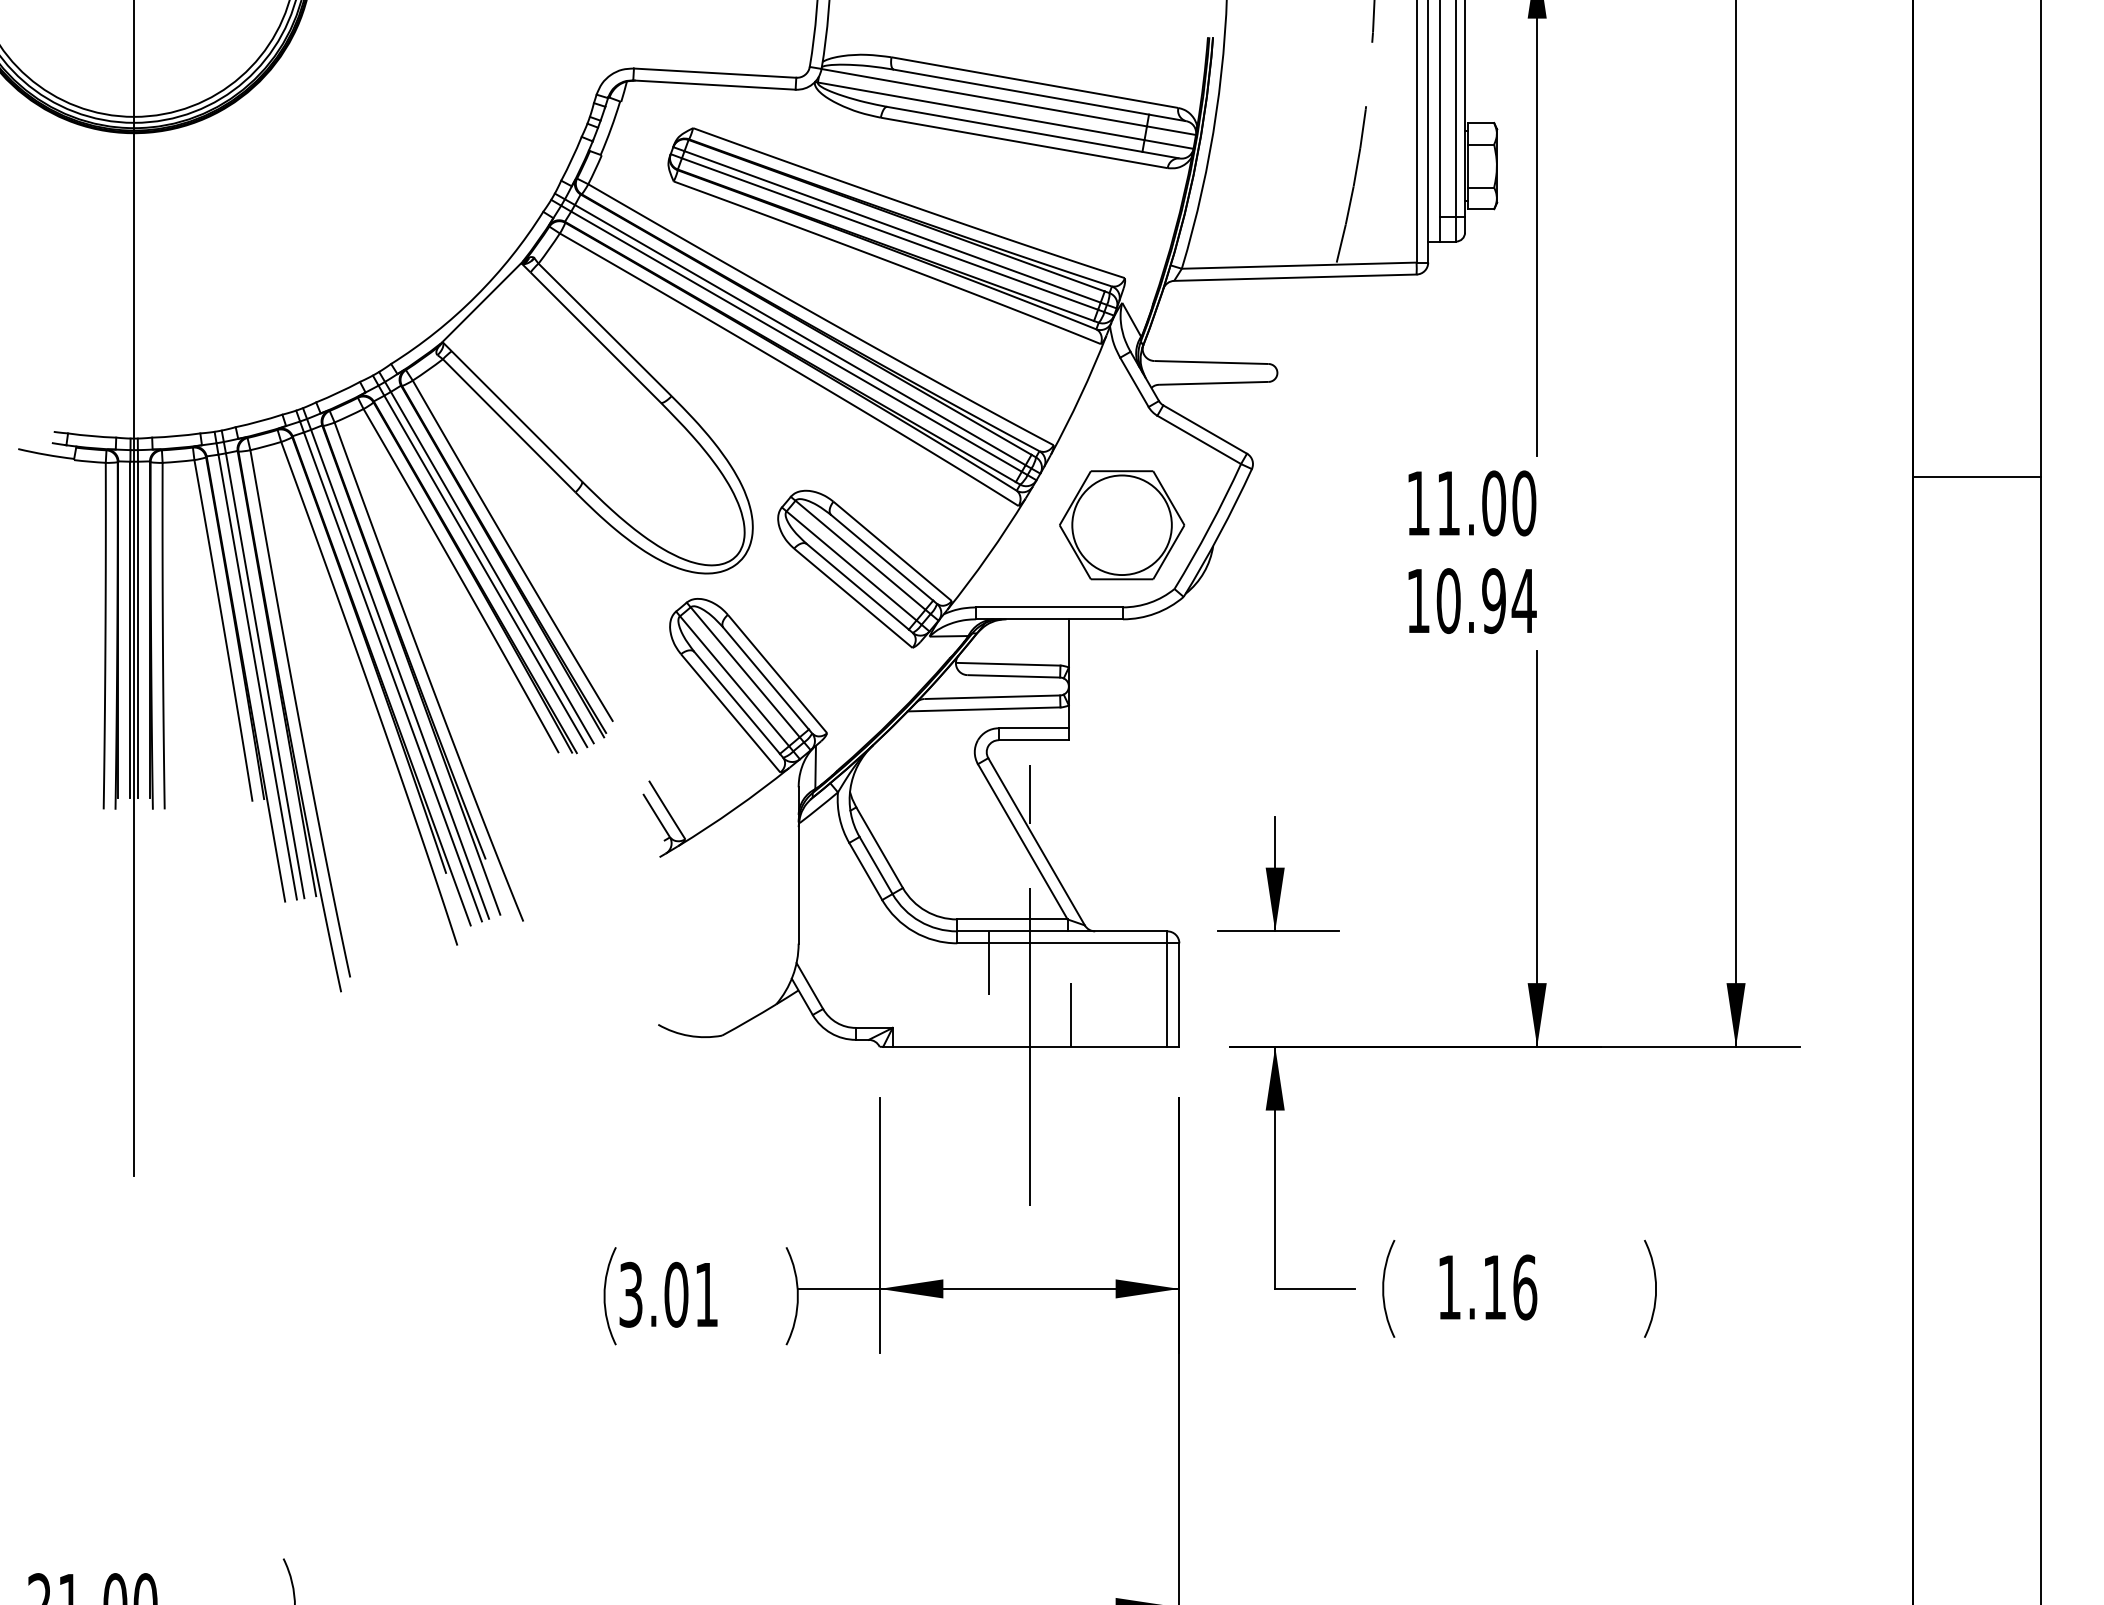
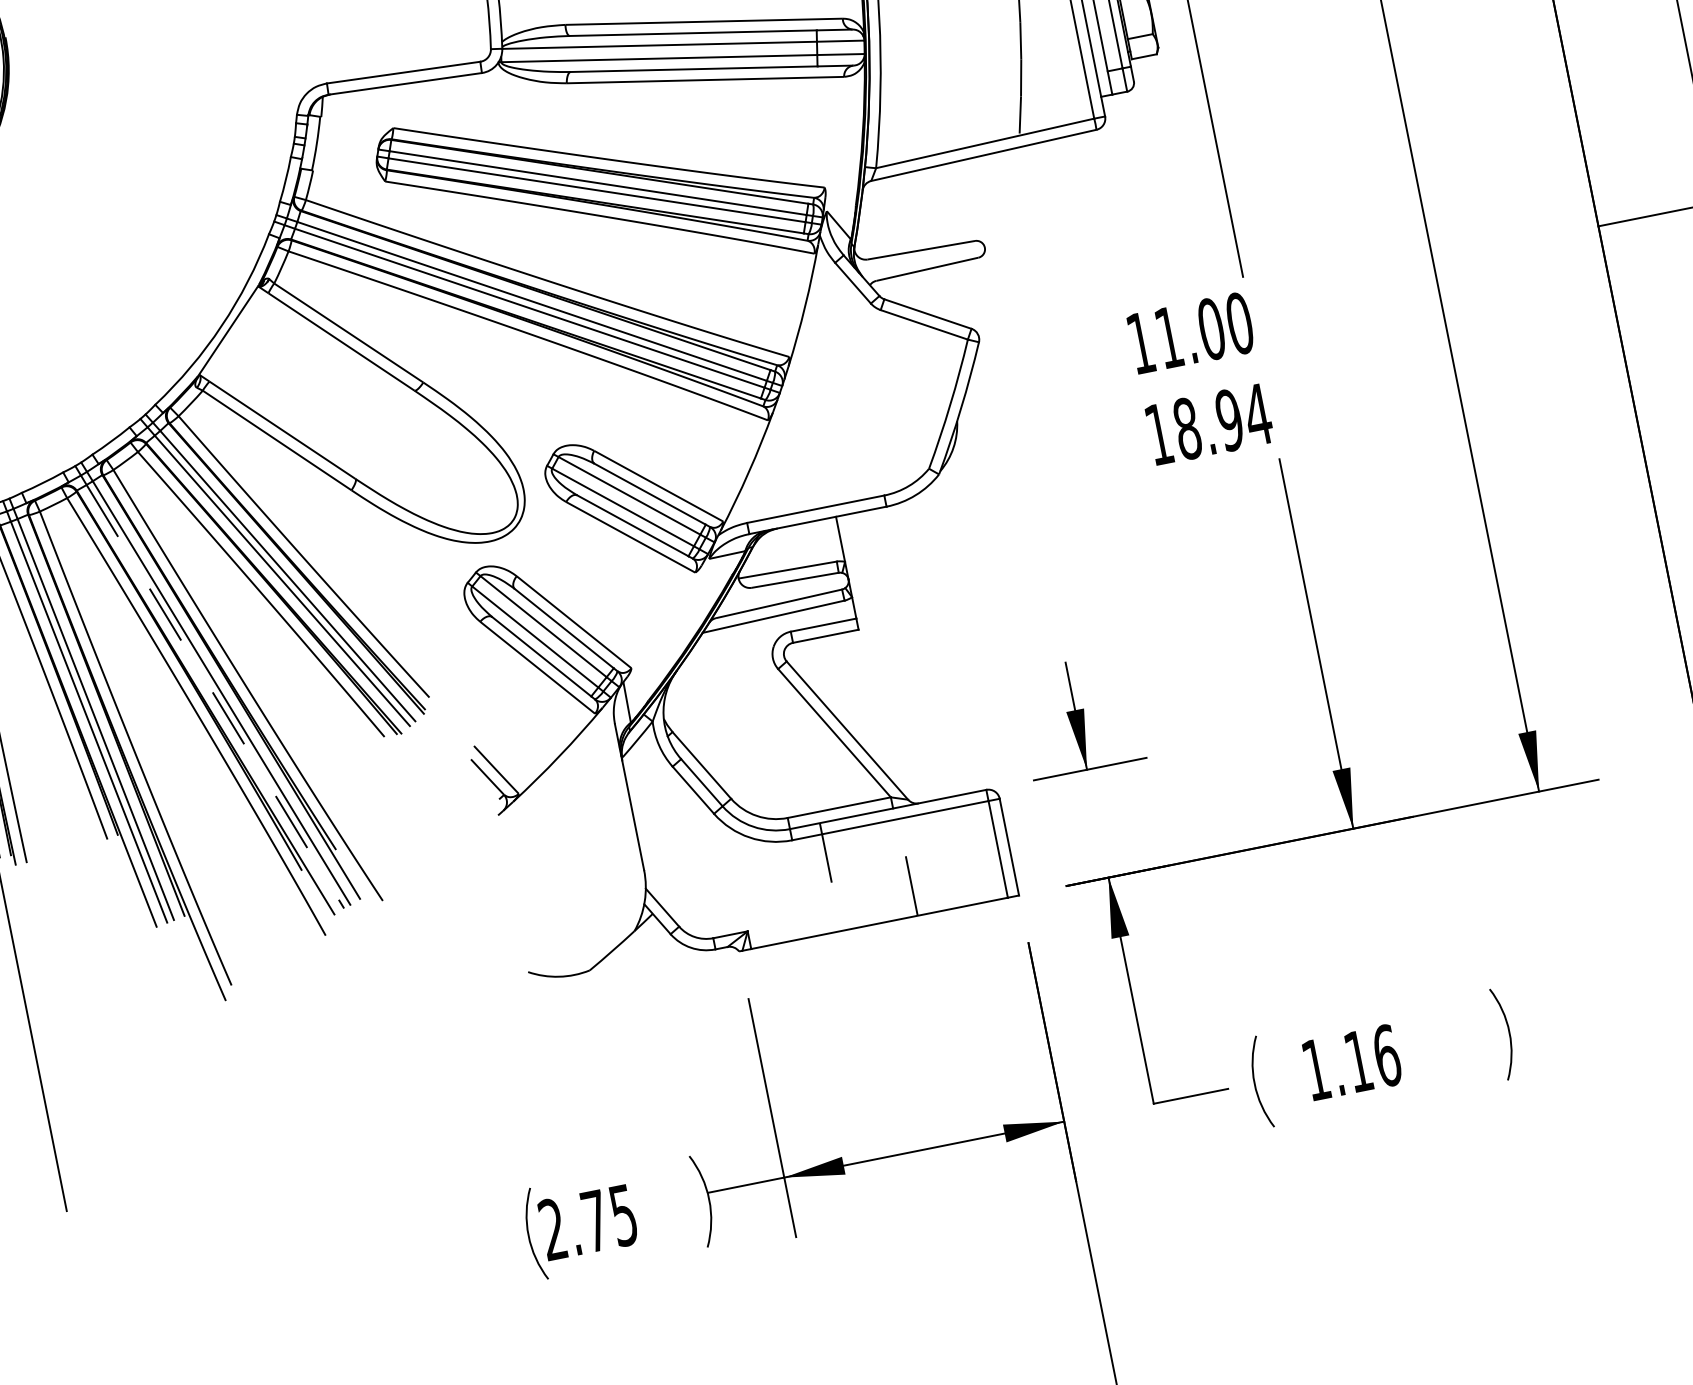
part: (1122, 525) -> (868, 419), removed
text: (1448, 600) -> (1187, 428), 10.94 -> 18.94
line: (393, 677) -> (216, 697), solid -> dashed
line: (1030, 985) -> (868, 866), removed
text: (668, 1294) -> (588, 1222), 3.01 -> 2.75

